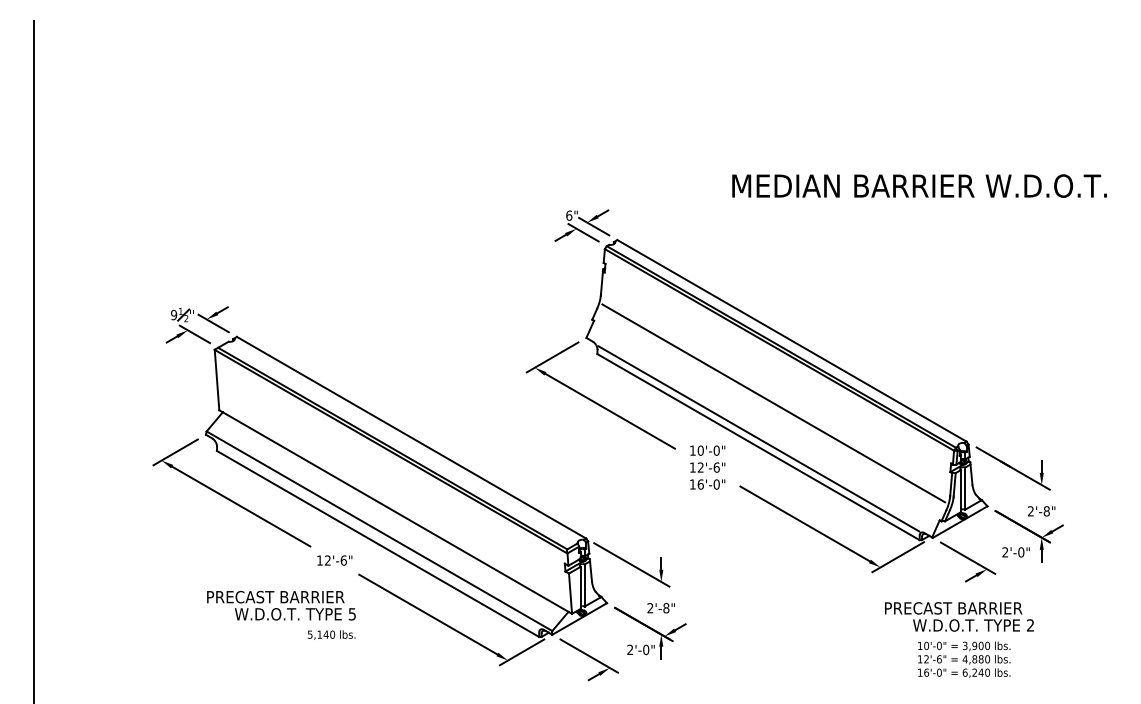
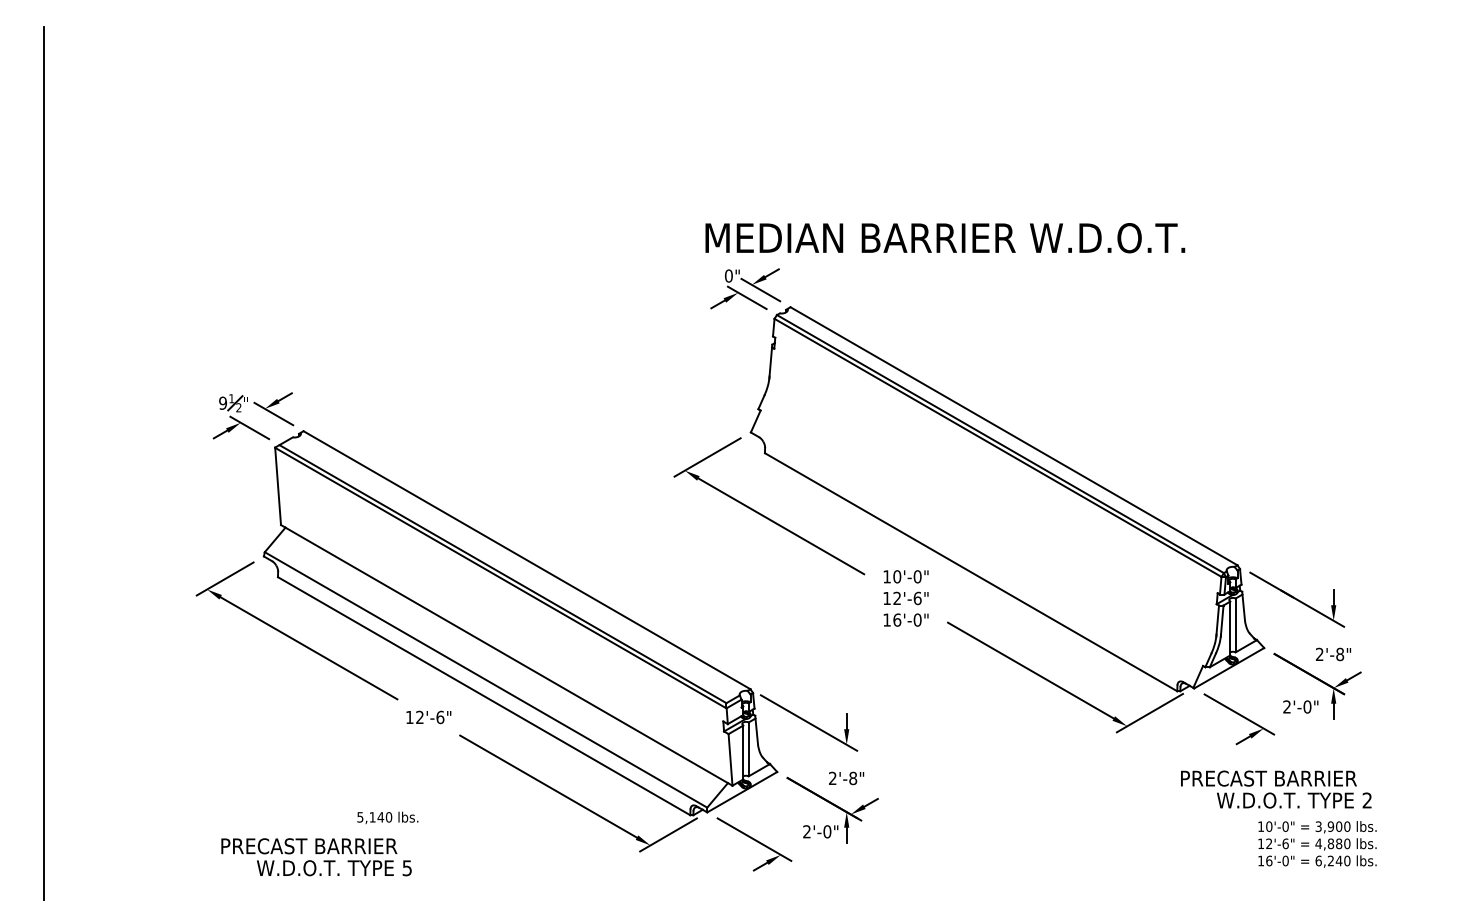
text: (919, 186) -> (945, 238), moved
text: (568, 215) -> (728, 275), 6" -> 0"
line: (773, 402) -> (990, 515), removed
line: (758, 438) -> (971, 561), removed
text: (281, 605) -> (316, 857), moved
text: (959, 616) -> (1276, 789), moved
text: (331, 634) -> (387, 817), moved
text: (964, 659) -> (1317, 844), moved

